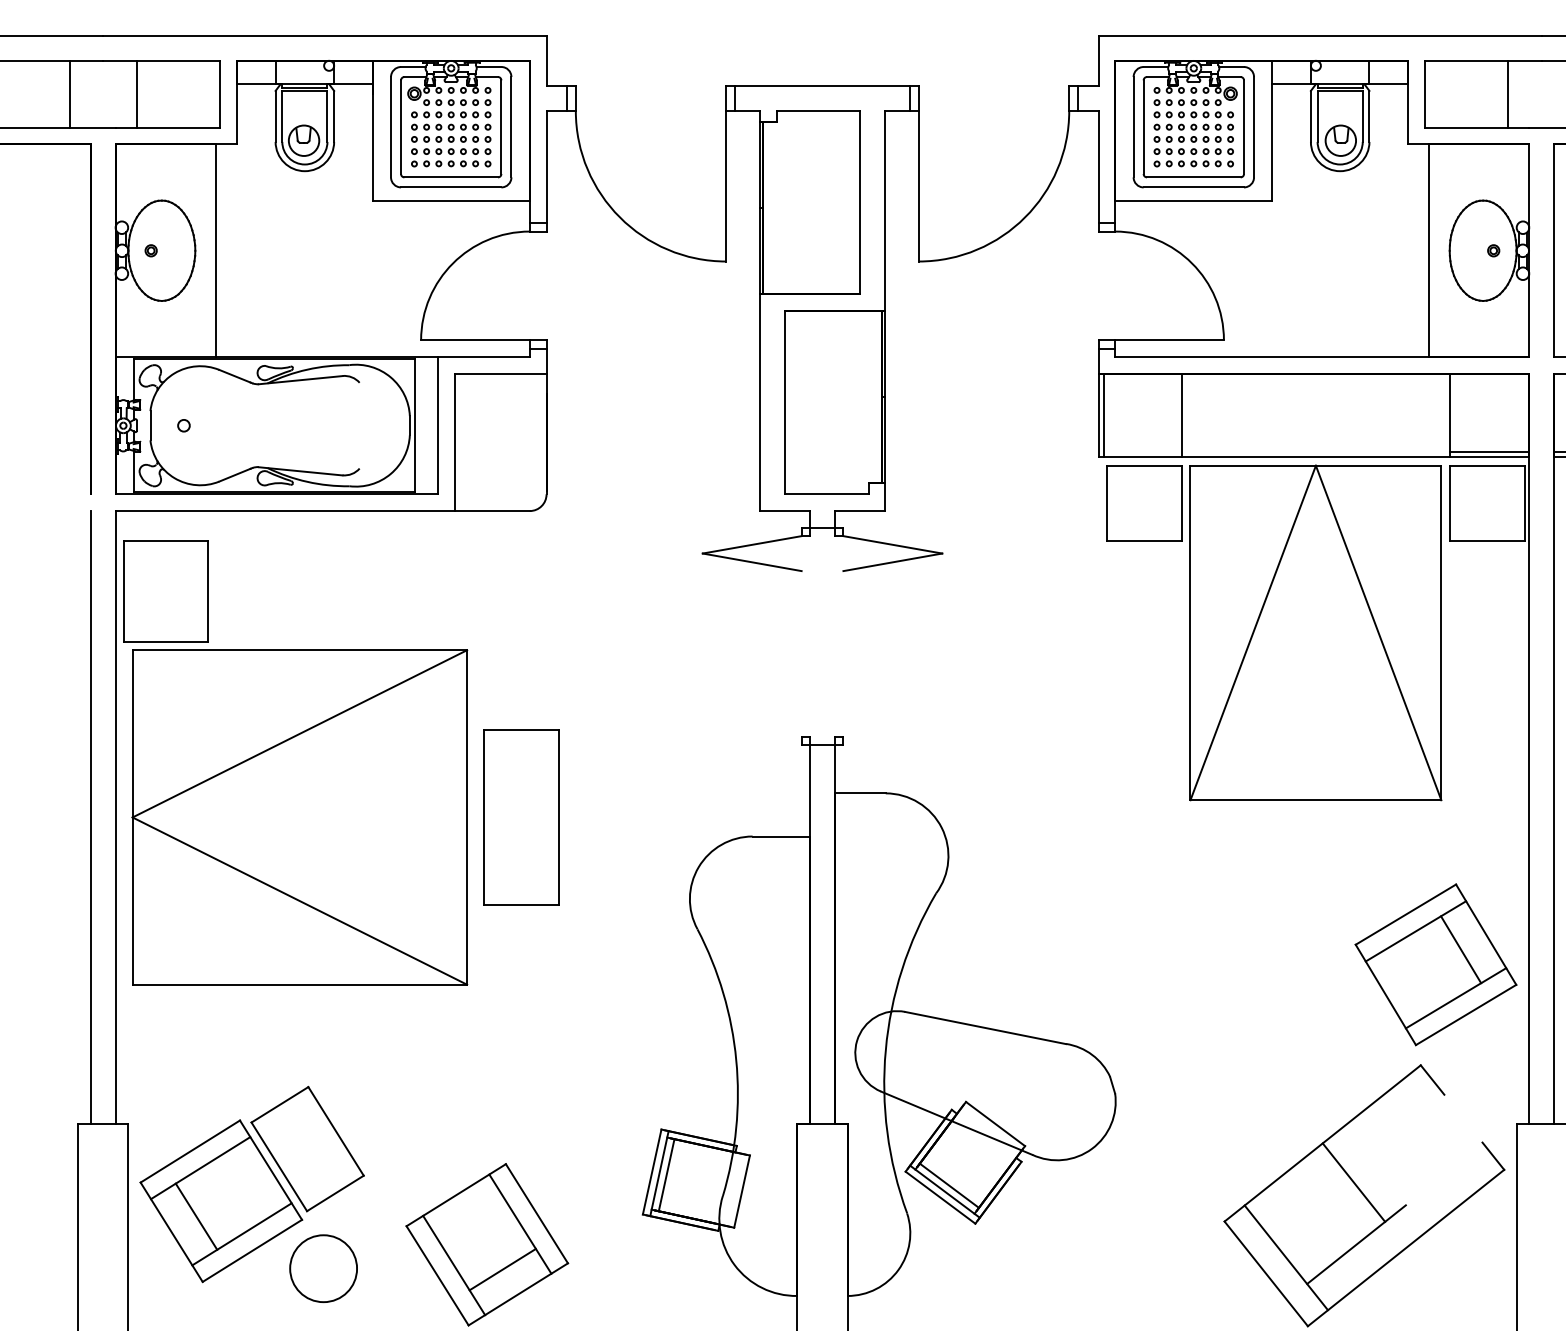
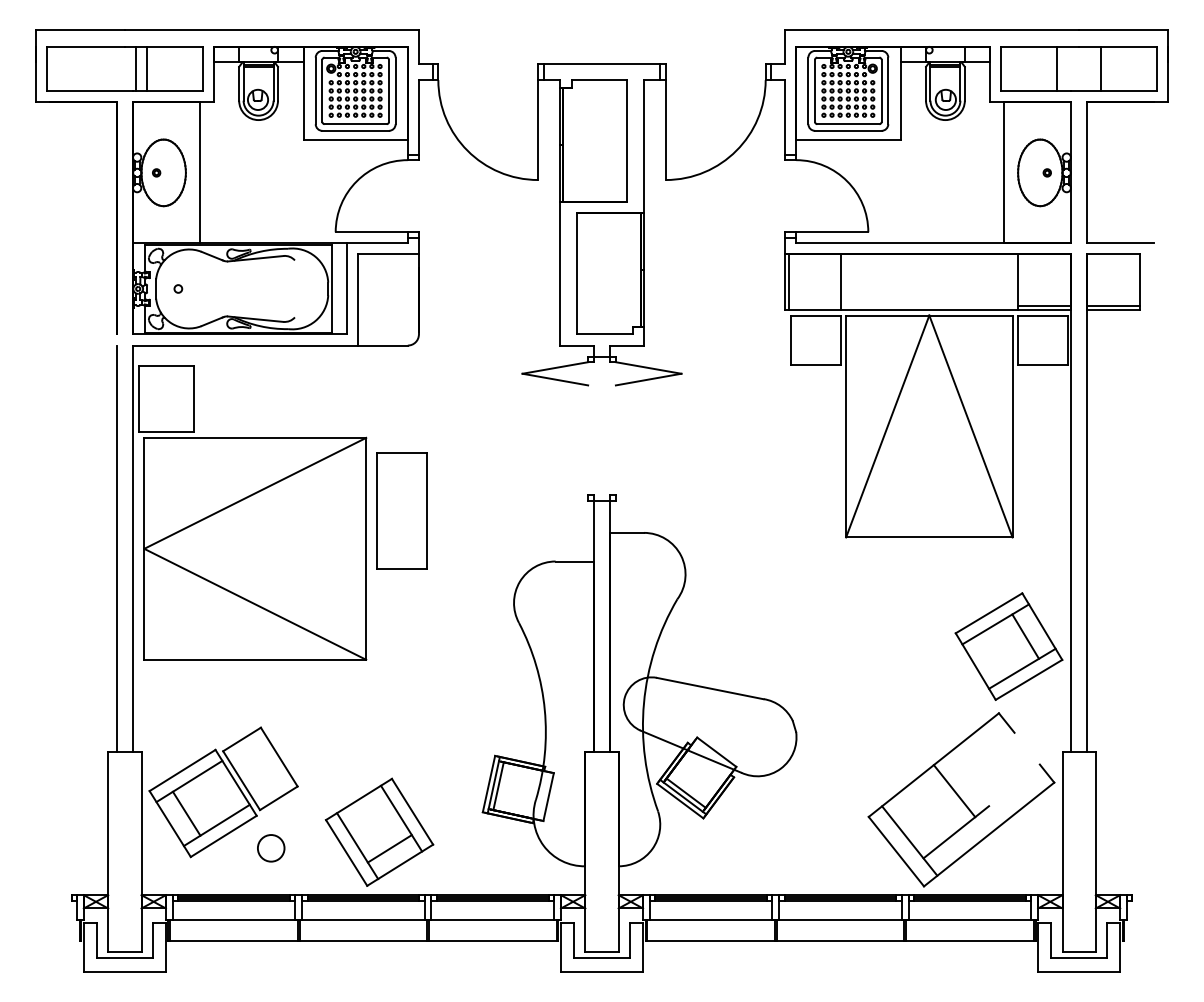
line: (69, 93) -> (135, 68), moved
part: (520, 816) -> (401, 510), moved
circle: (324, 1269) -> (271, 848), size x0.6

